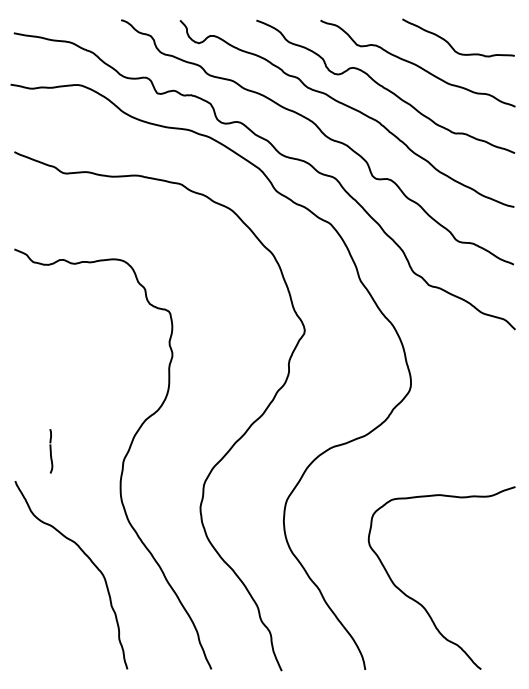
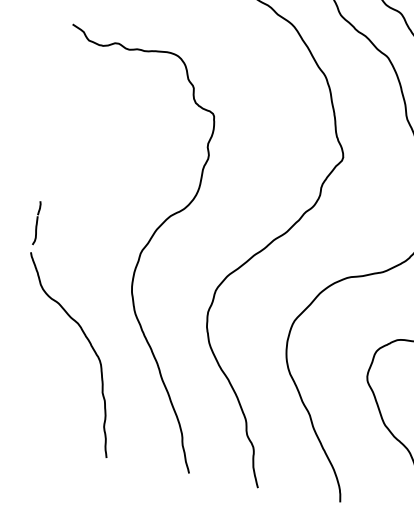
part: (51, 451) -> (37, 223), moved

